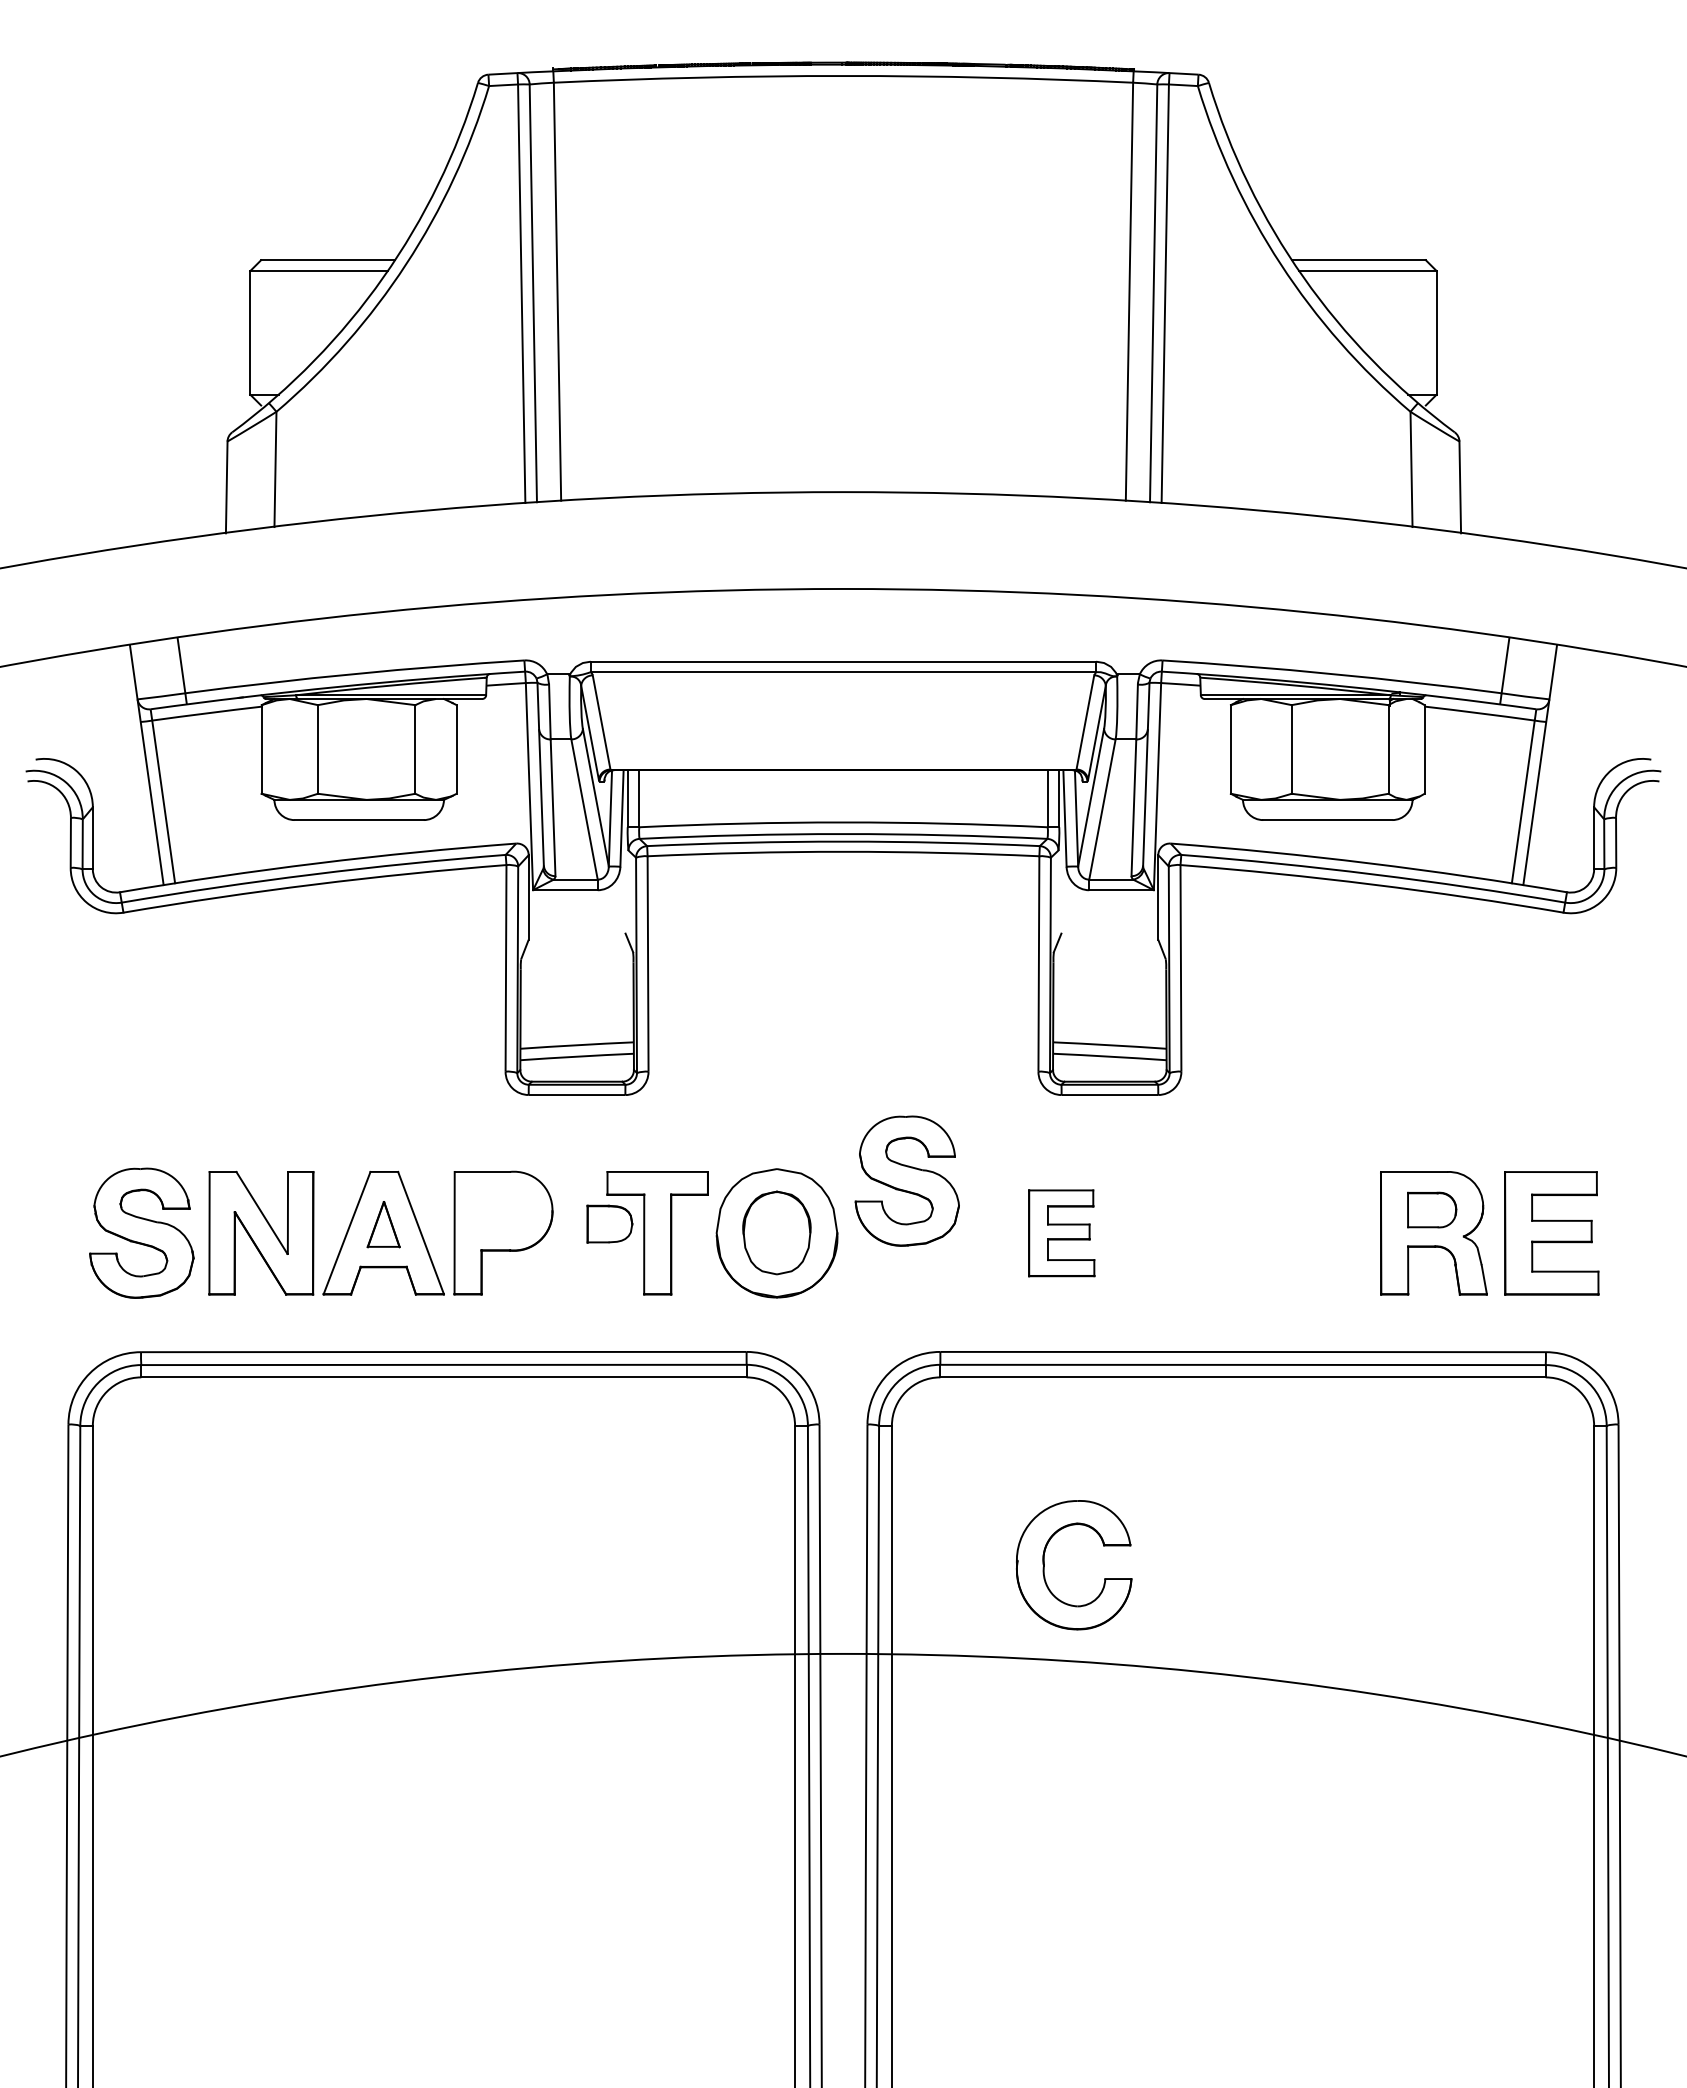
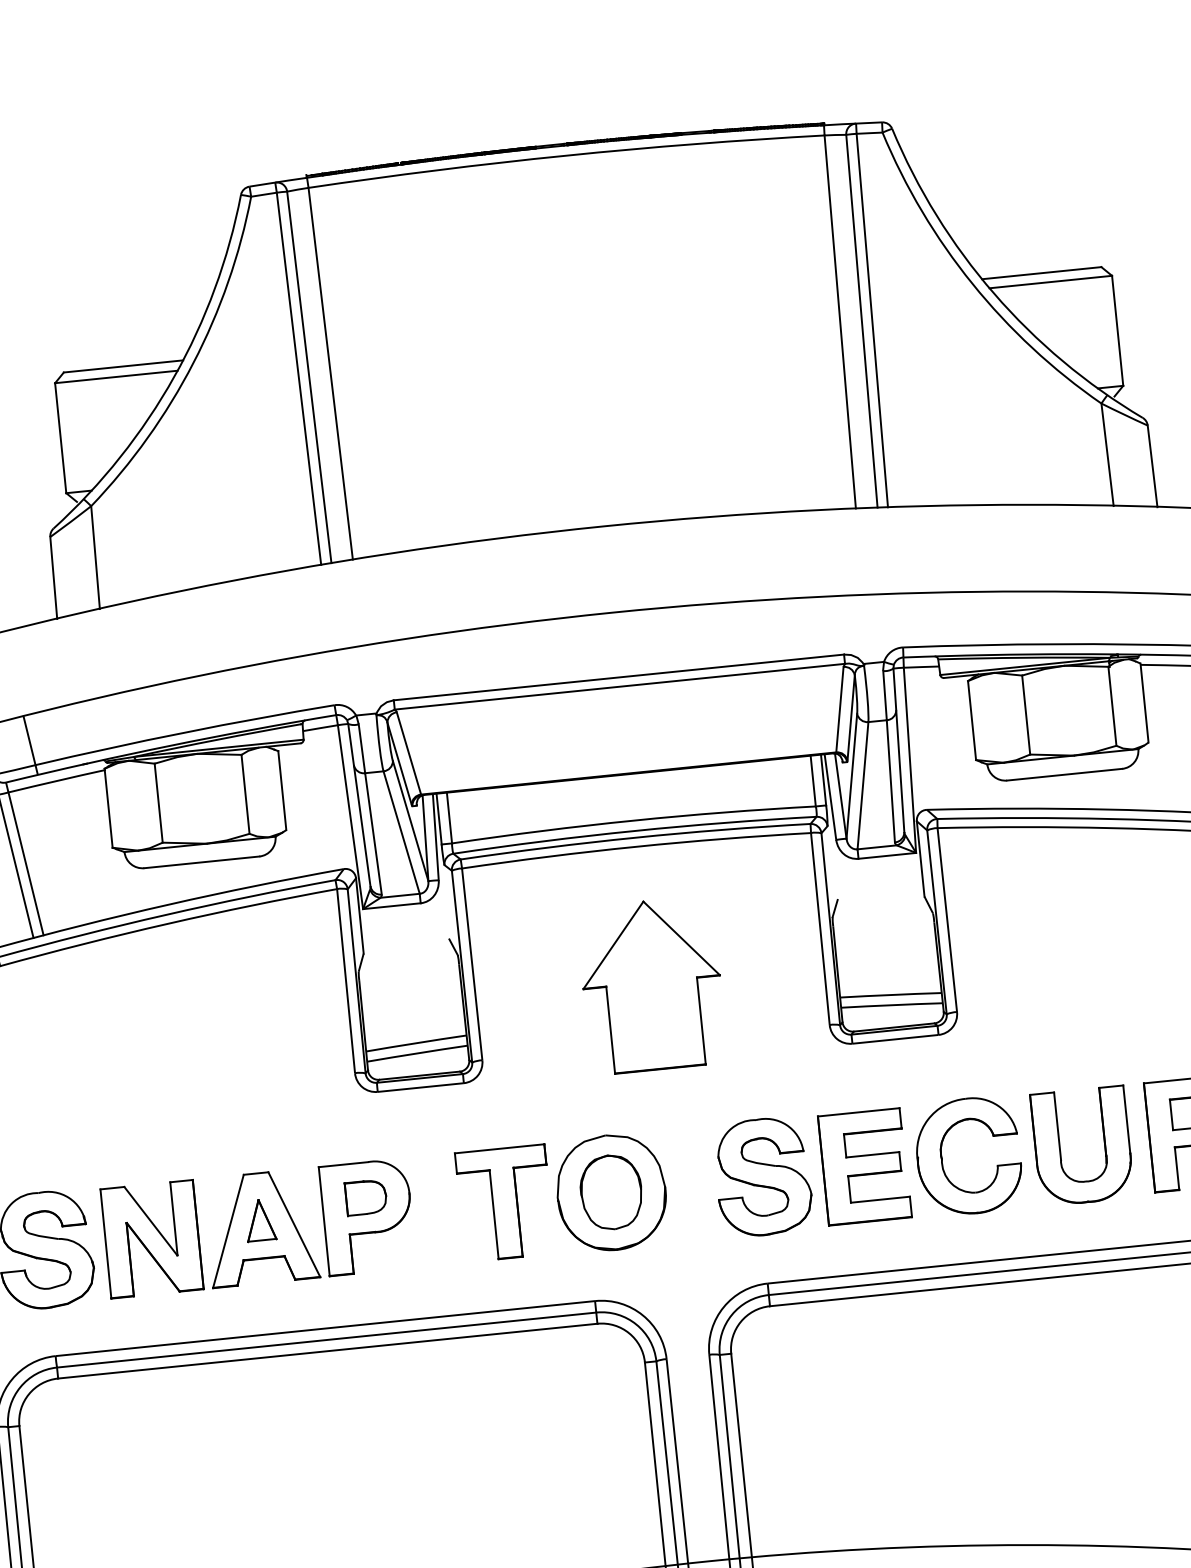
part: (845, 1007) -> (652, 985), added
part: (906, 1180) -> (762, 1176), moved
part: (609, 1223) -> (365, 1197), moved
part: (1061, 1233) -> (864, 1167), size x1.43
part: (1281, 1234) -> (1060, 1148), added
part: (1044, 1565) -> (942, 1159), moved

